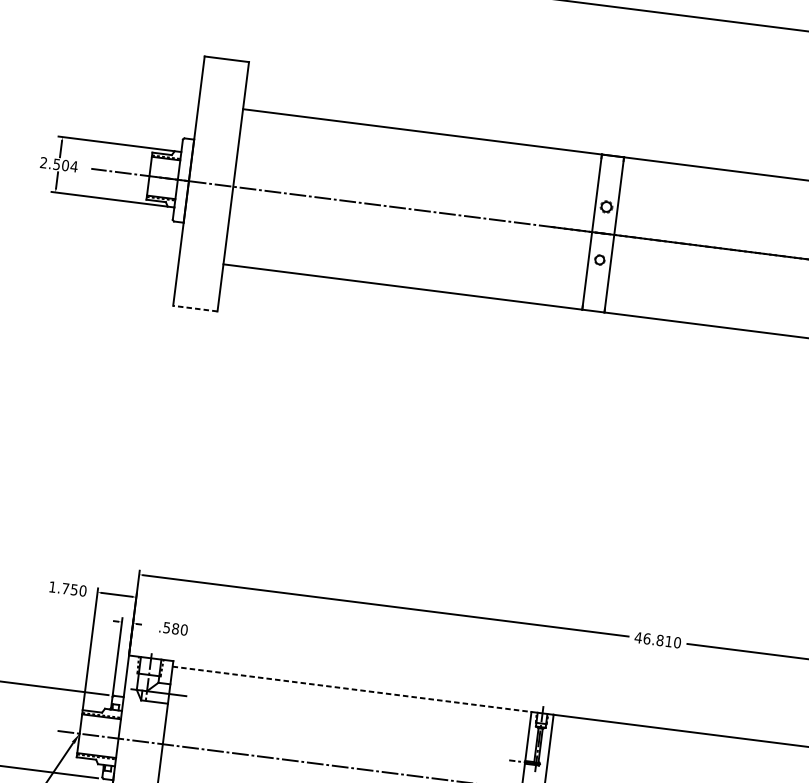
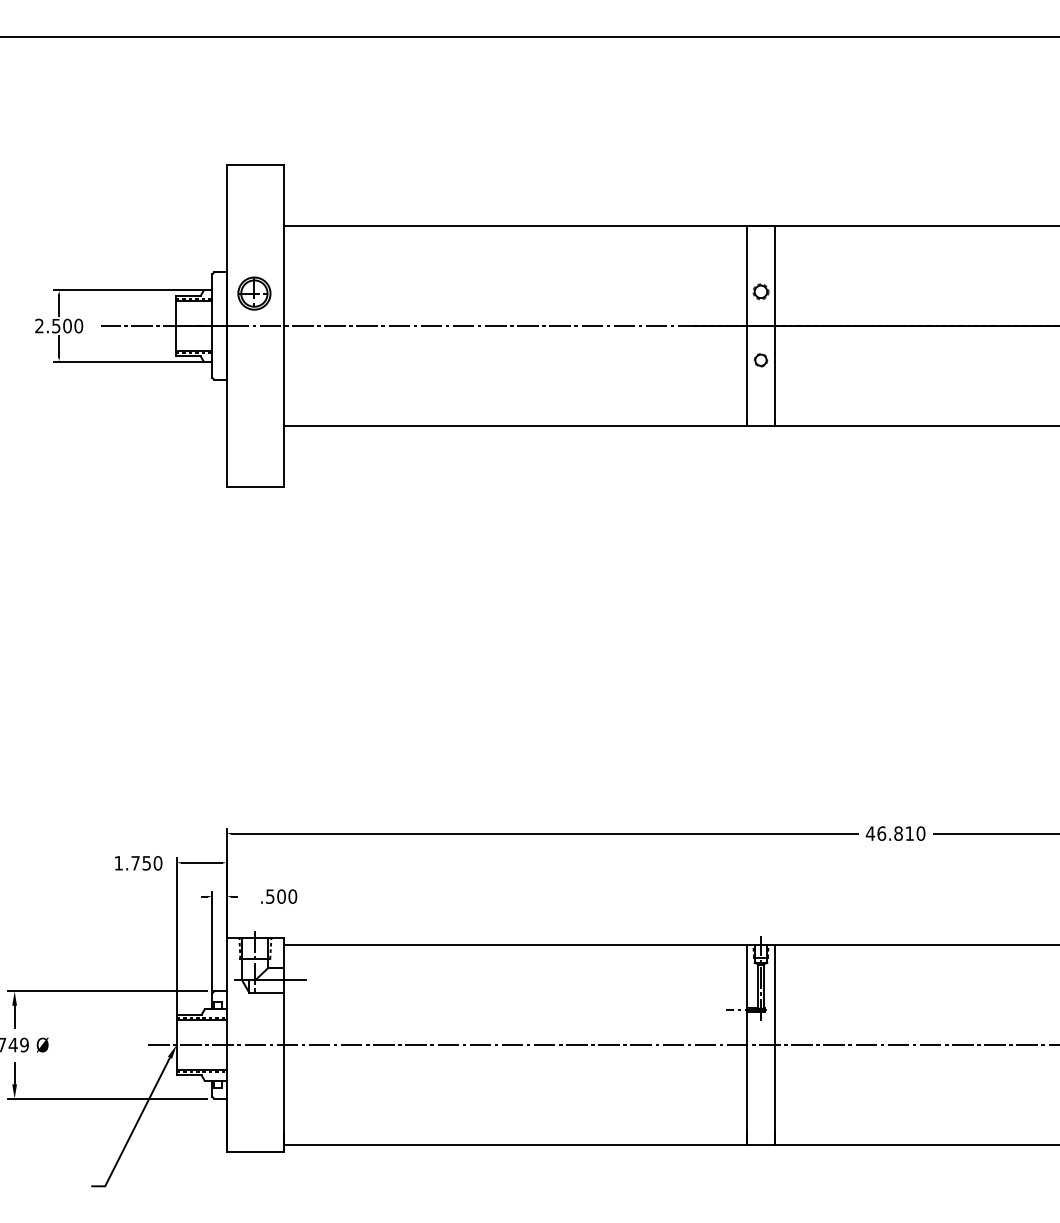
part: (213, 158) -> (254, 293), added
text: (74, 166) -> (78, 325), 2.504 -> 2.500
line: (195, 308) -> (255, 486), dashed -> solid
text: (175, 628) -> (281, 896), .580 -> .500
line: (352, 689) -> (515, 945), dashed -> solid

